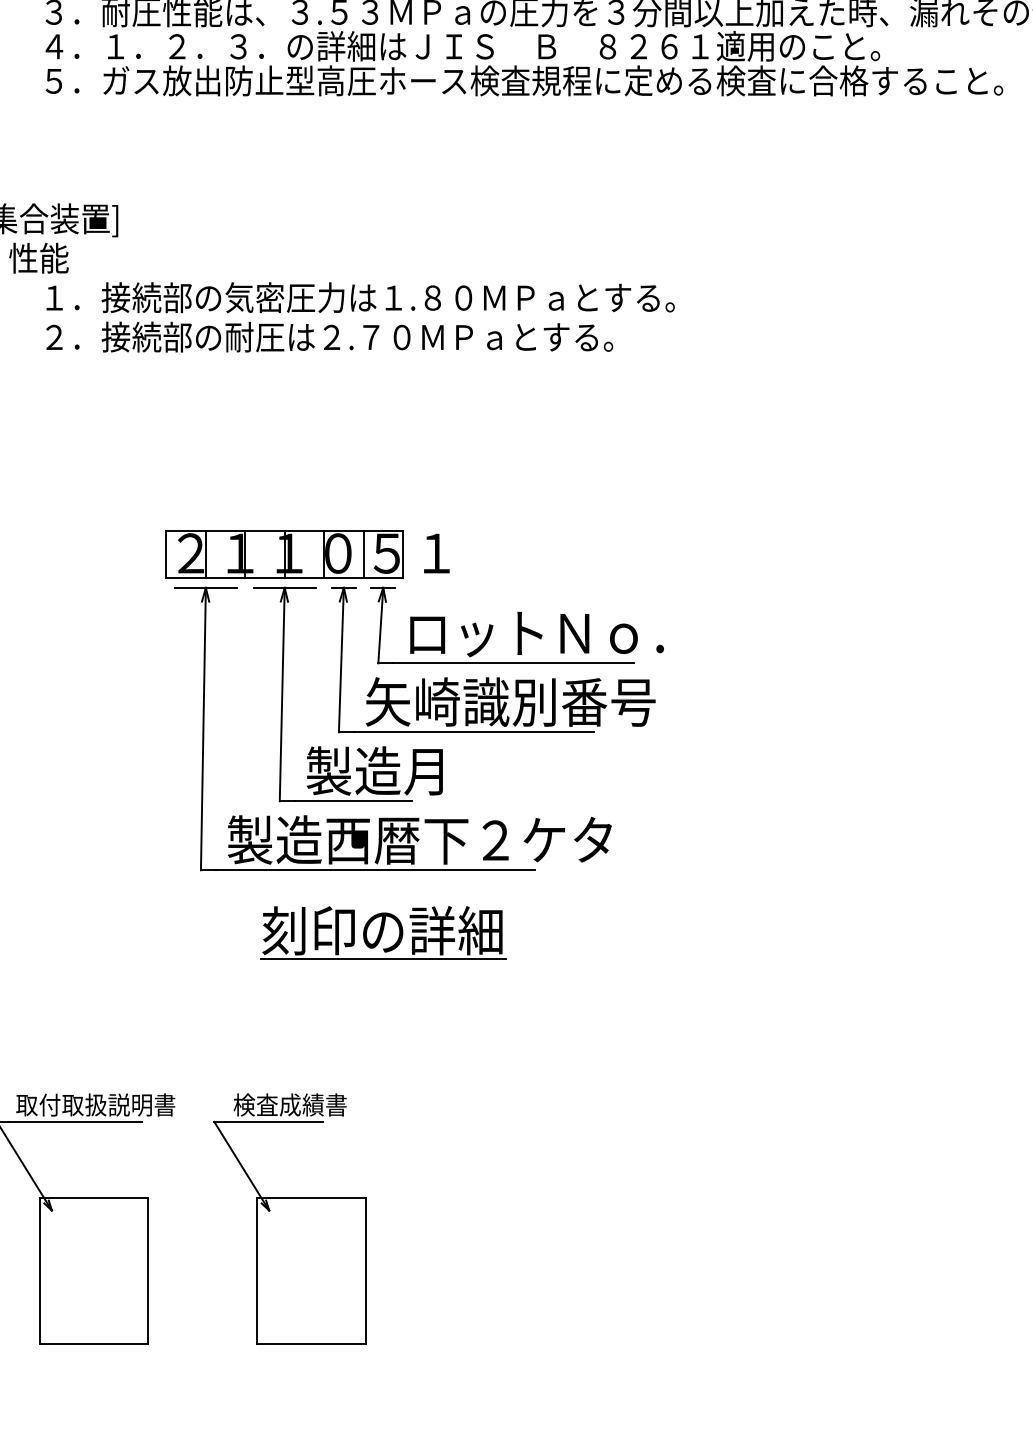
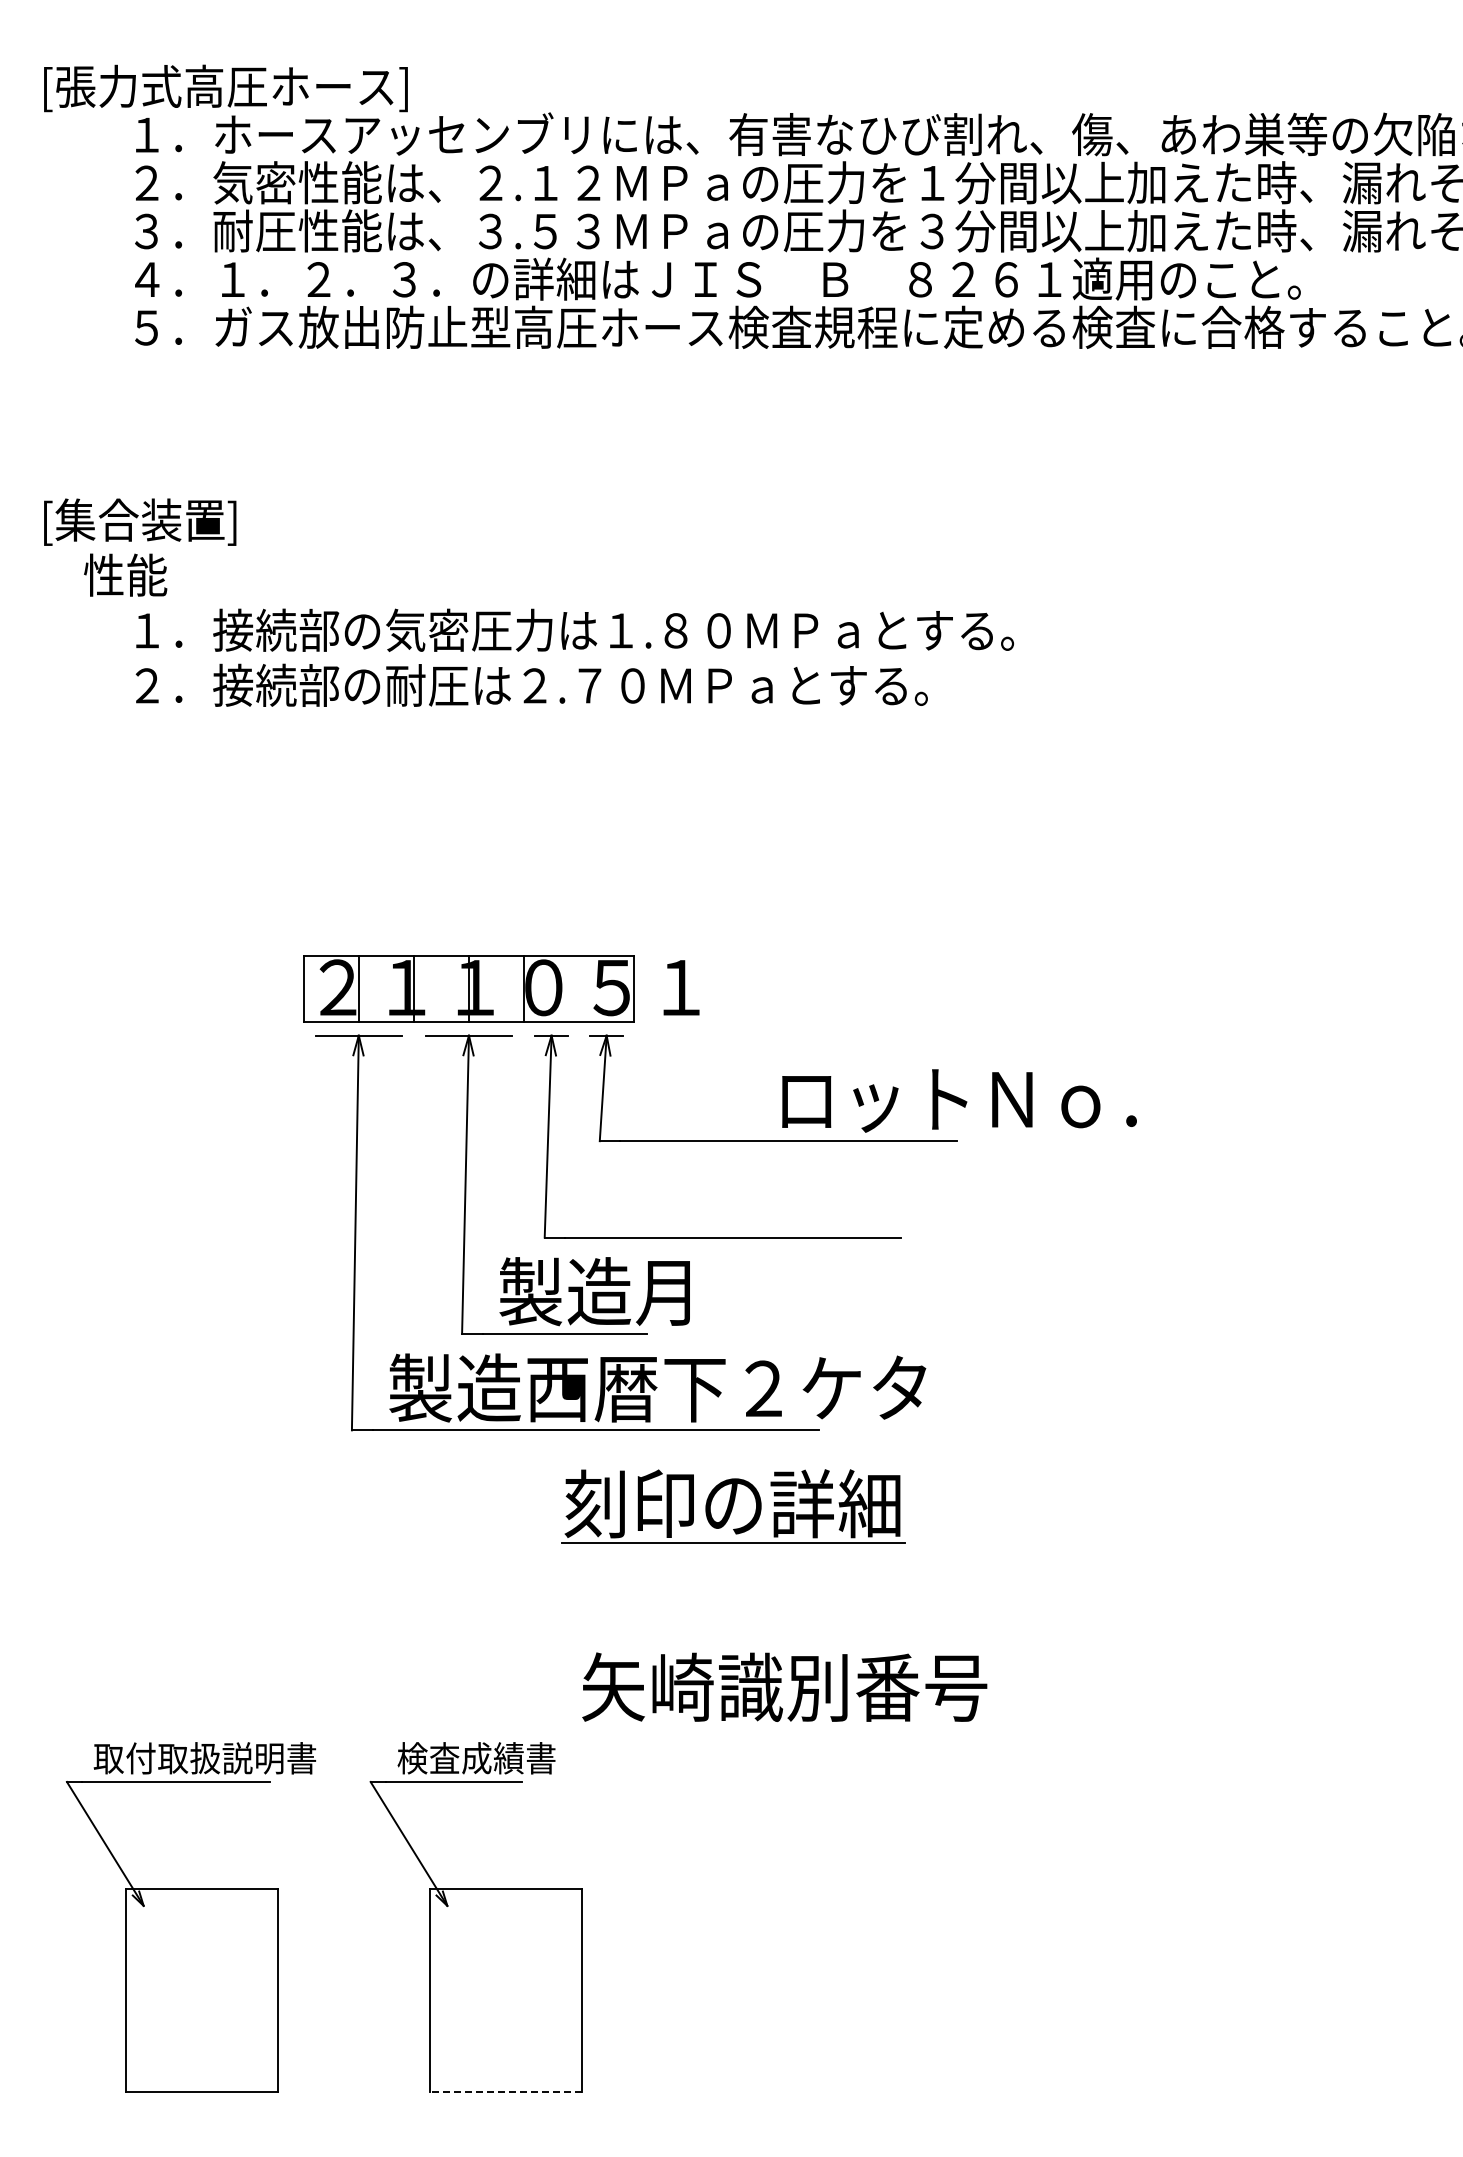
line: (363, 554) -> (579, 988), removed
text: (537, 634) -> (959, 1100), moved
text: (510, 701) -> (784, 1686), moved
part: (383, 932) -> (733, 1506), moved
line: (311, 1344) -> (506, 2092), solid -> dashed

